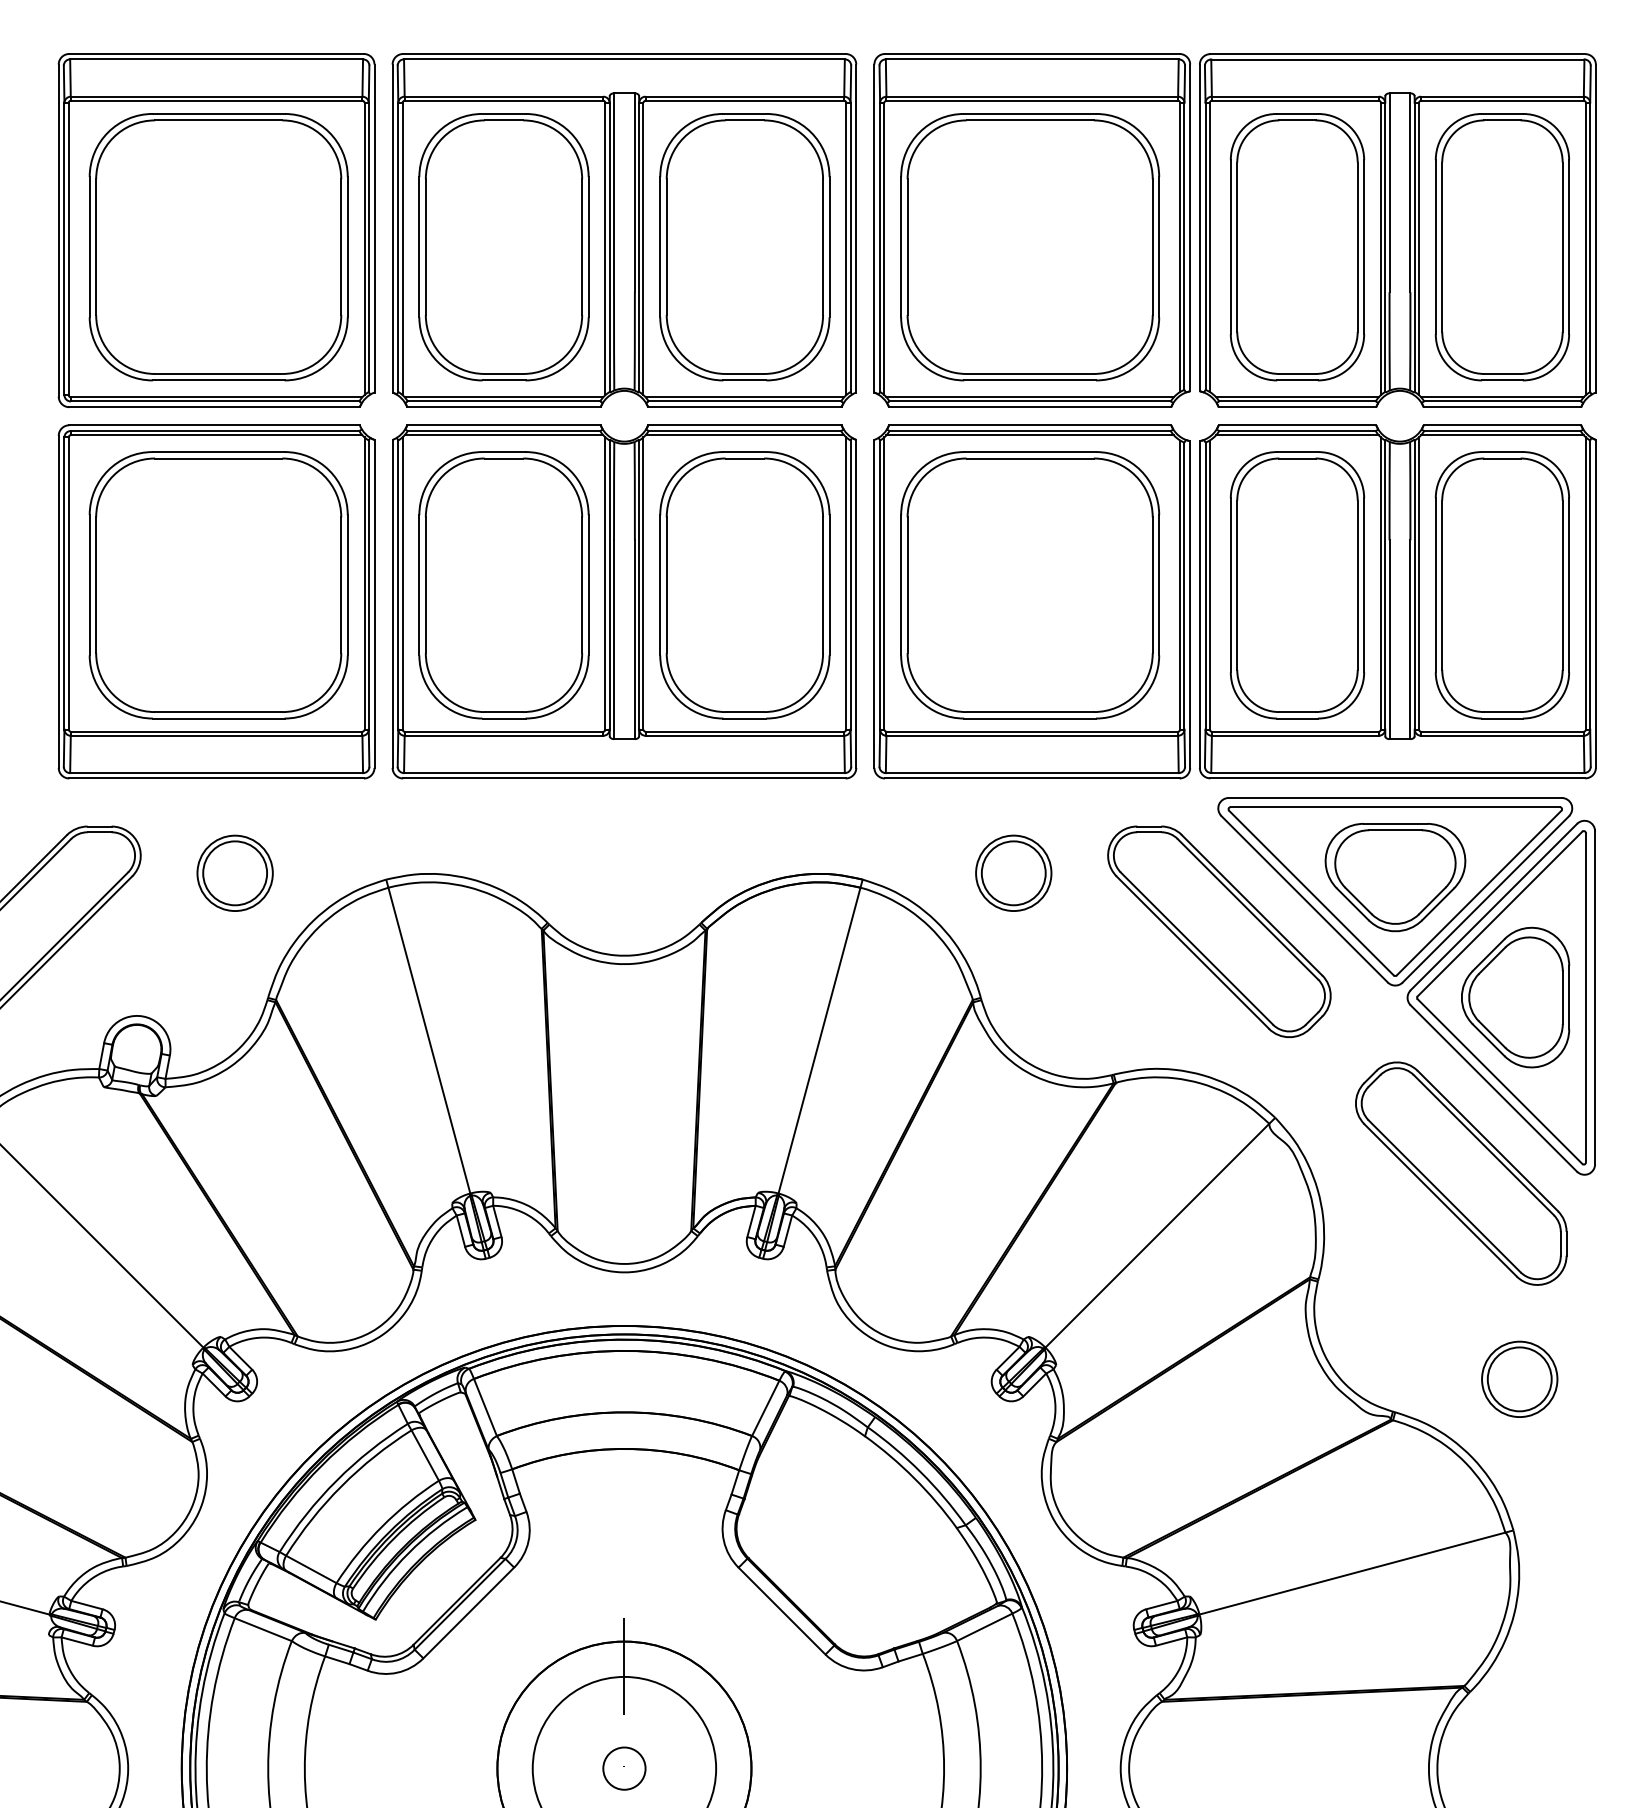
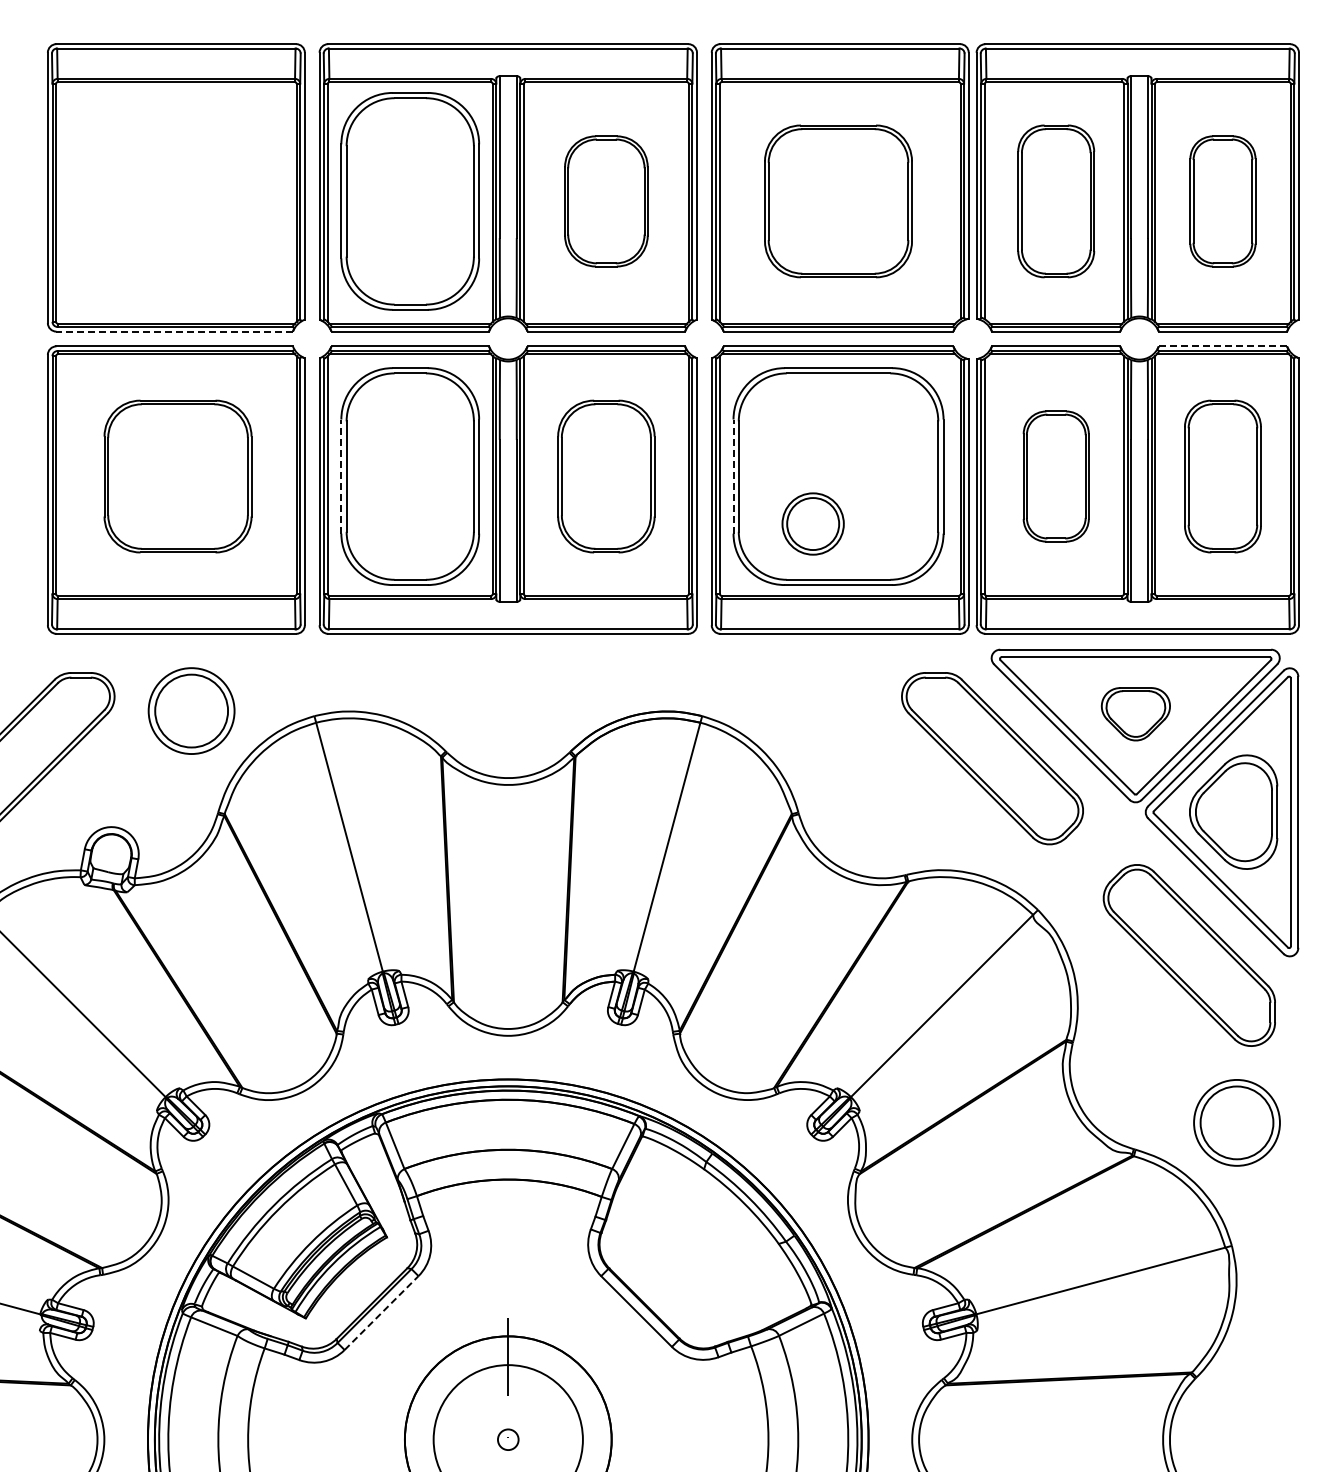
part: (218, 247) -> (177, 201), removed
part: (745, 247) -> (606, 201), size x0.6
part: (1030, 247) -> (838, 201), size x0.7
part: (1297, 247) -> (1056, 201), size x0.7
part: (1501, 247) -> (1222, 201), size x0.6
line: (214, 407) -> (174, 331), solid -> dashed
line: (1503, 425) -> (1223, 346), solid -> dashed
part: (218, 585) -> (177, 476), size x0.7
line: (419, 585) -> (341, 476), solid -> dashed
part: (745, 585) -> (606, 476), size x0.7
line: (901, 585) -> (733, 476), solid -> dashed
part: (1297, 585) -> (1056, 476), size x0.6
part: (1501, 585) -> (1222, 476), size x0.7
part: (234, 872) -> (190, 710), size x1.4
part: (1012, 872) -> (812, 523), moved
part: (1395, 876) -> (1135, 713), size x0.6
part: (1519, 1378) -> (1236, 1122), size x1.4
line: (468, 1612) -> (381, 1312), solid -> dashed
circle: (624, 1768) -> (508, 1439), size x0.6

